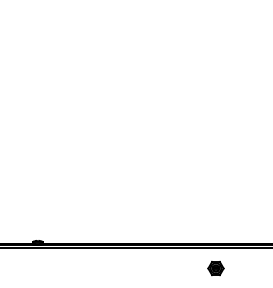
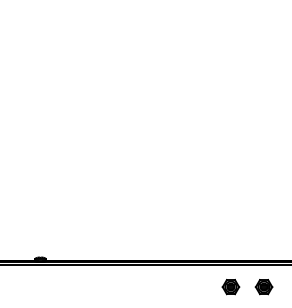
part: (246, 268) -> (263, 287), added

